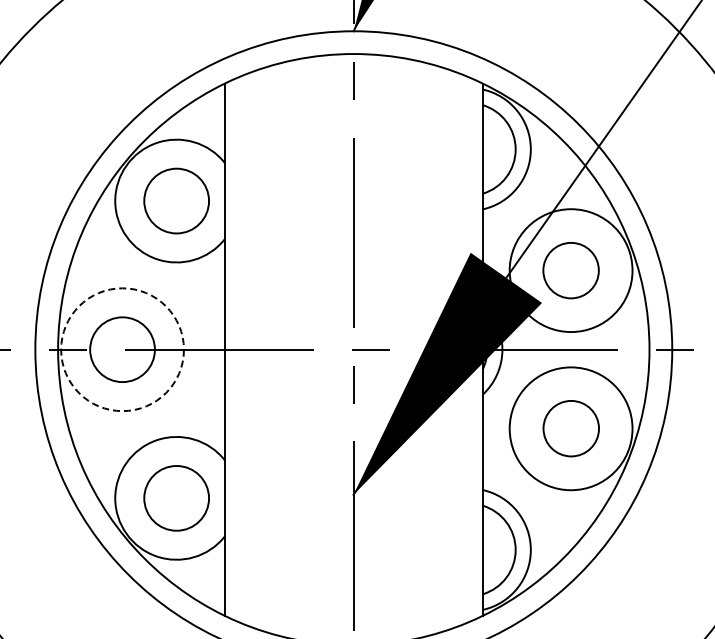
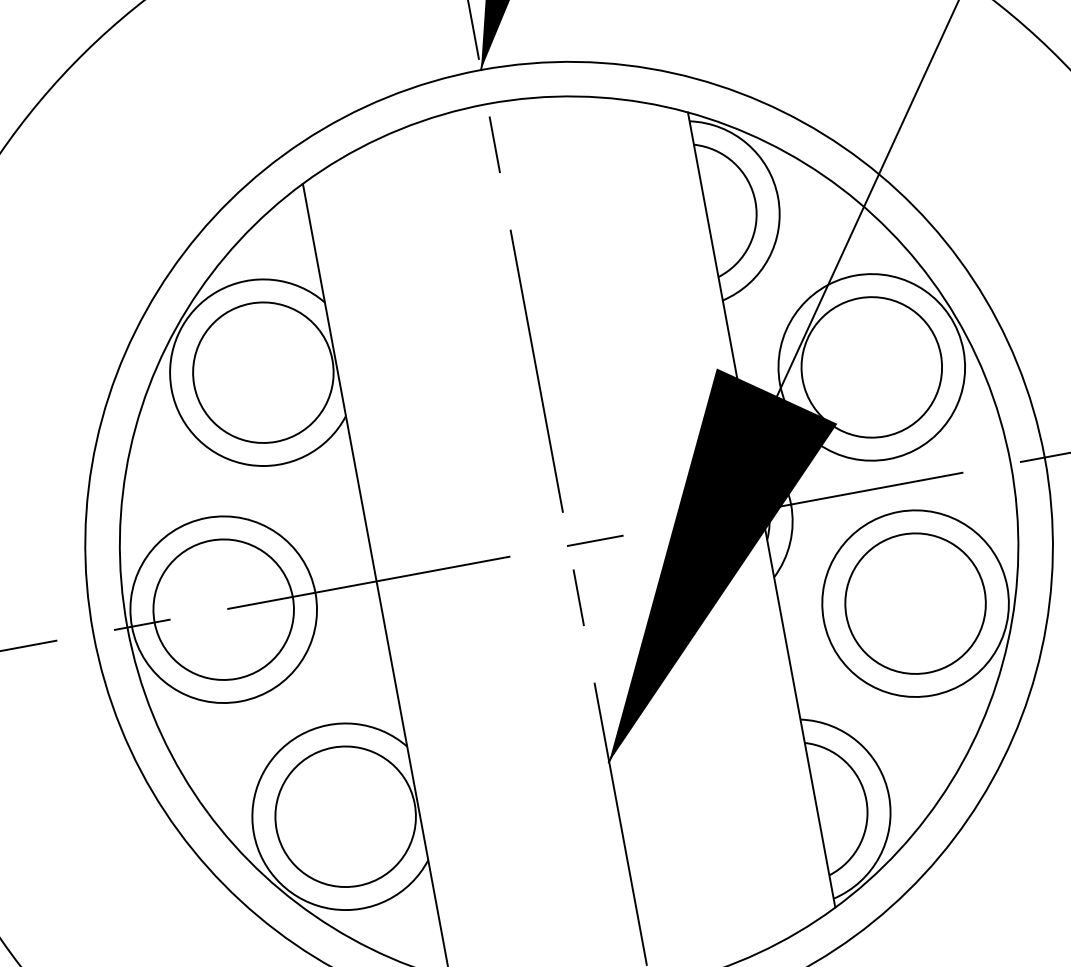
circle: (176, 200) -> (262, 371), size x1.43
circle: (570, 270) -> (870, 367), size x1.67
circle: (122, 349) -> (223, 609), dashed -> solid
circle: (122, 349) -> (223, 609), size x1.43
circle: (571, 428) -> (916, 603), size x1.67
circle: (176, 498) -> (345, 817), size x1.43

